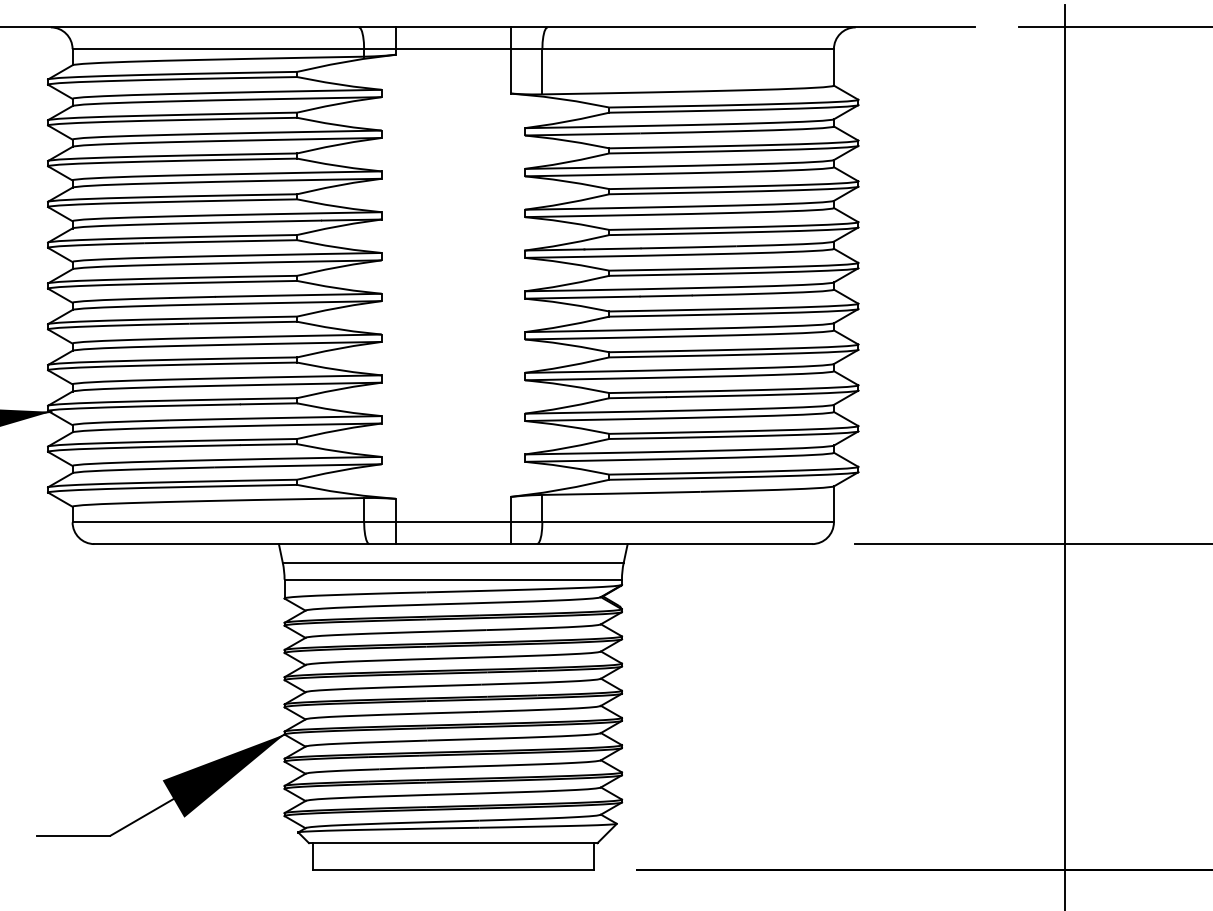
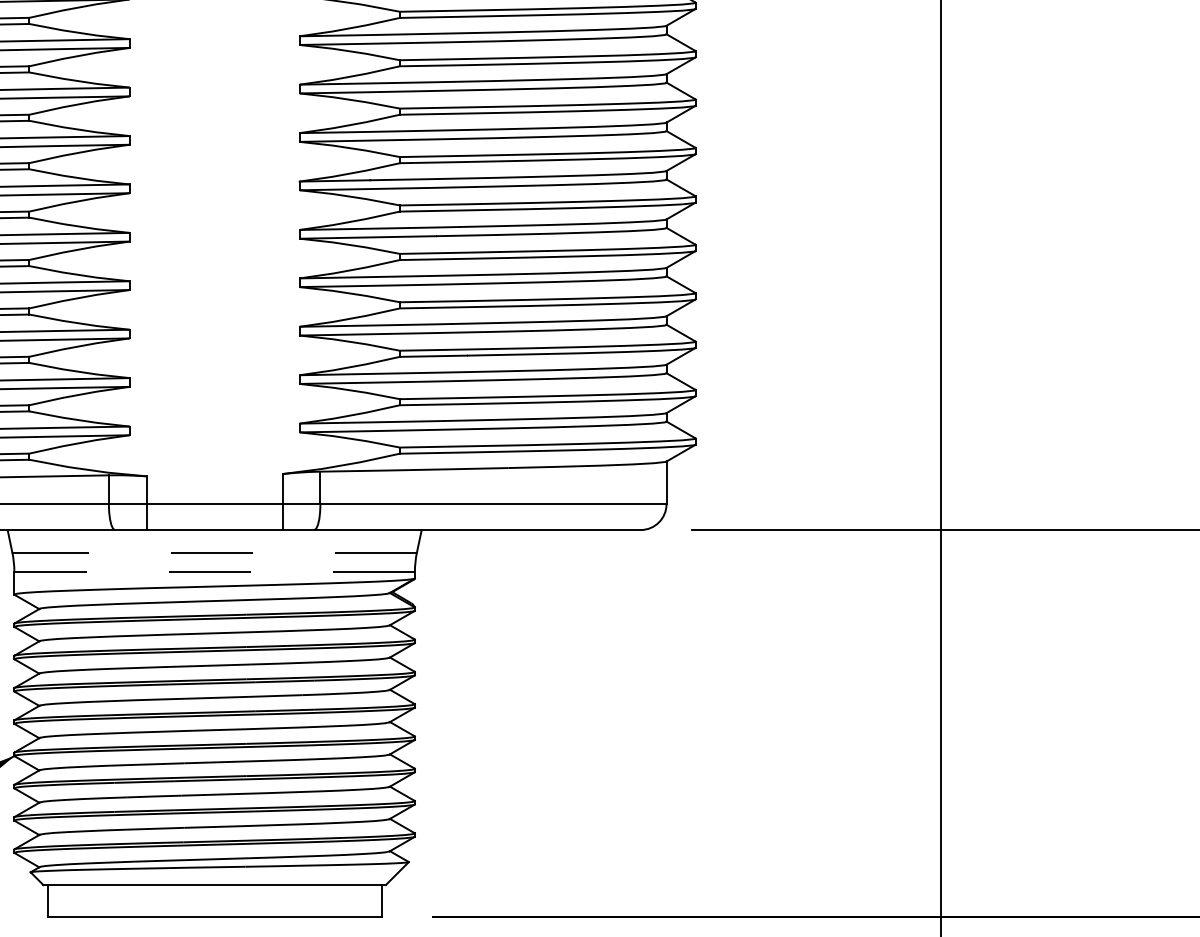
line: (452, 563) -> (213, 553), solid -> dashed
line: (453, 579) -> (214, 572), solid -> dashed

